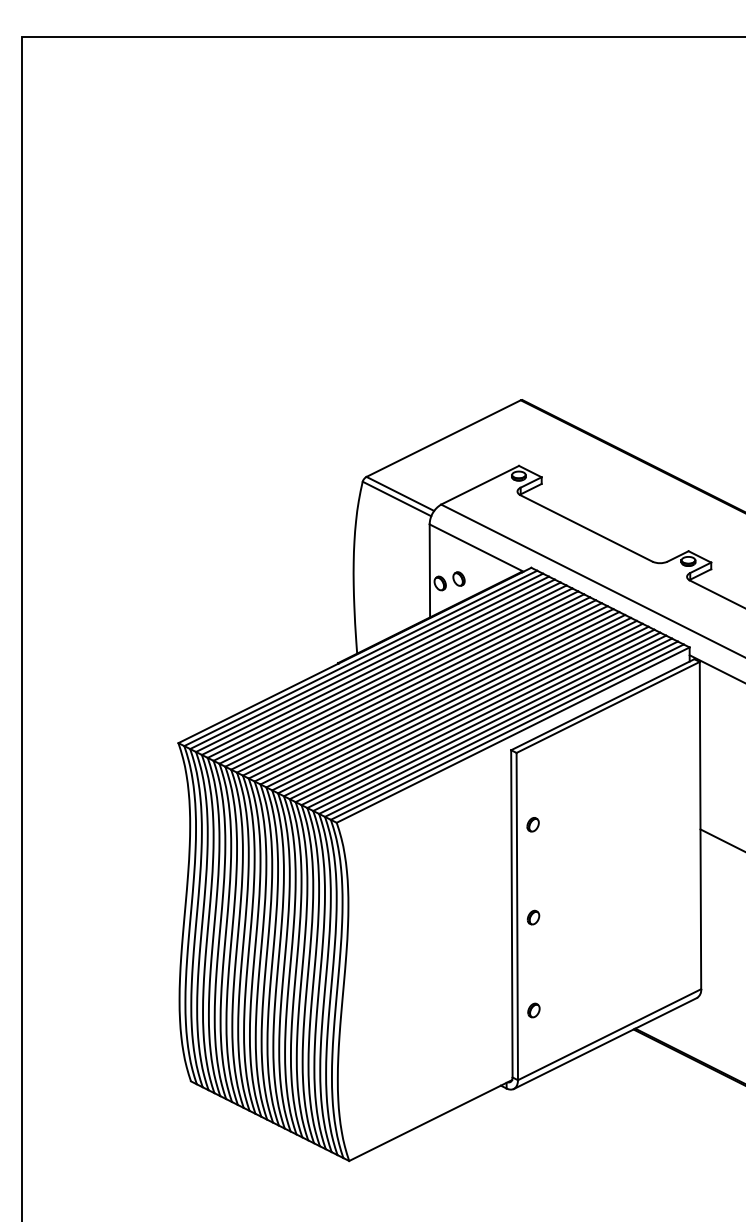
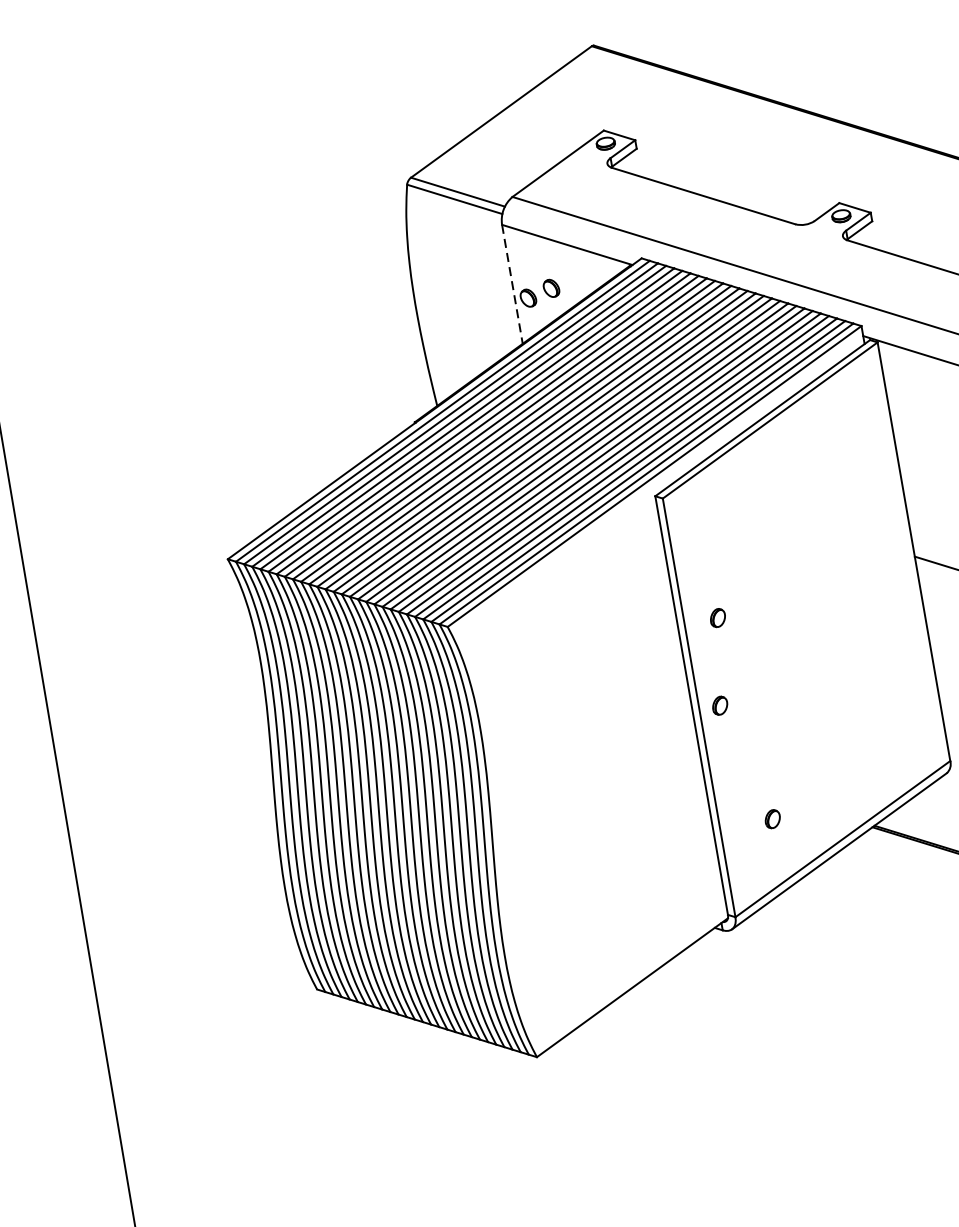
line: (429, 570) -> (511, 283), solid -> dashed
part: (532, 824) -> (717, 617), moved
part: (533, 1010) -> (772, 819), moved

